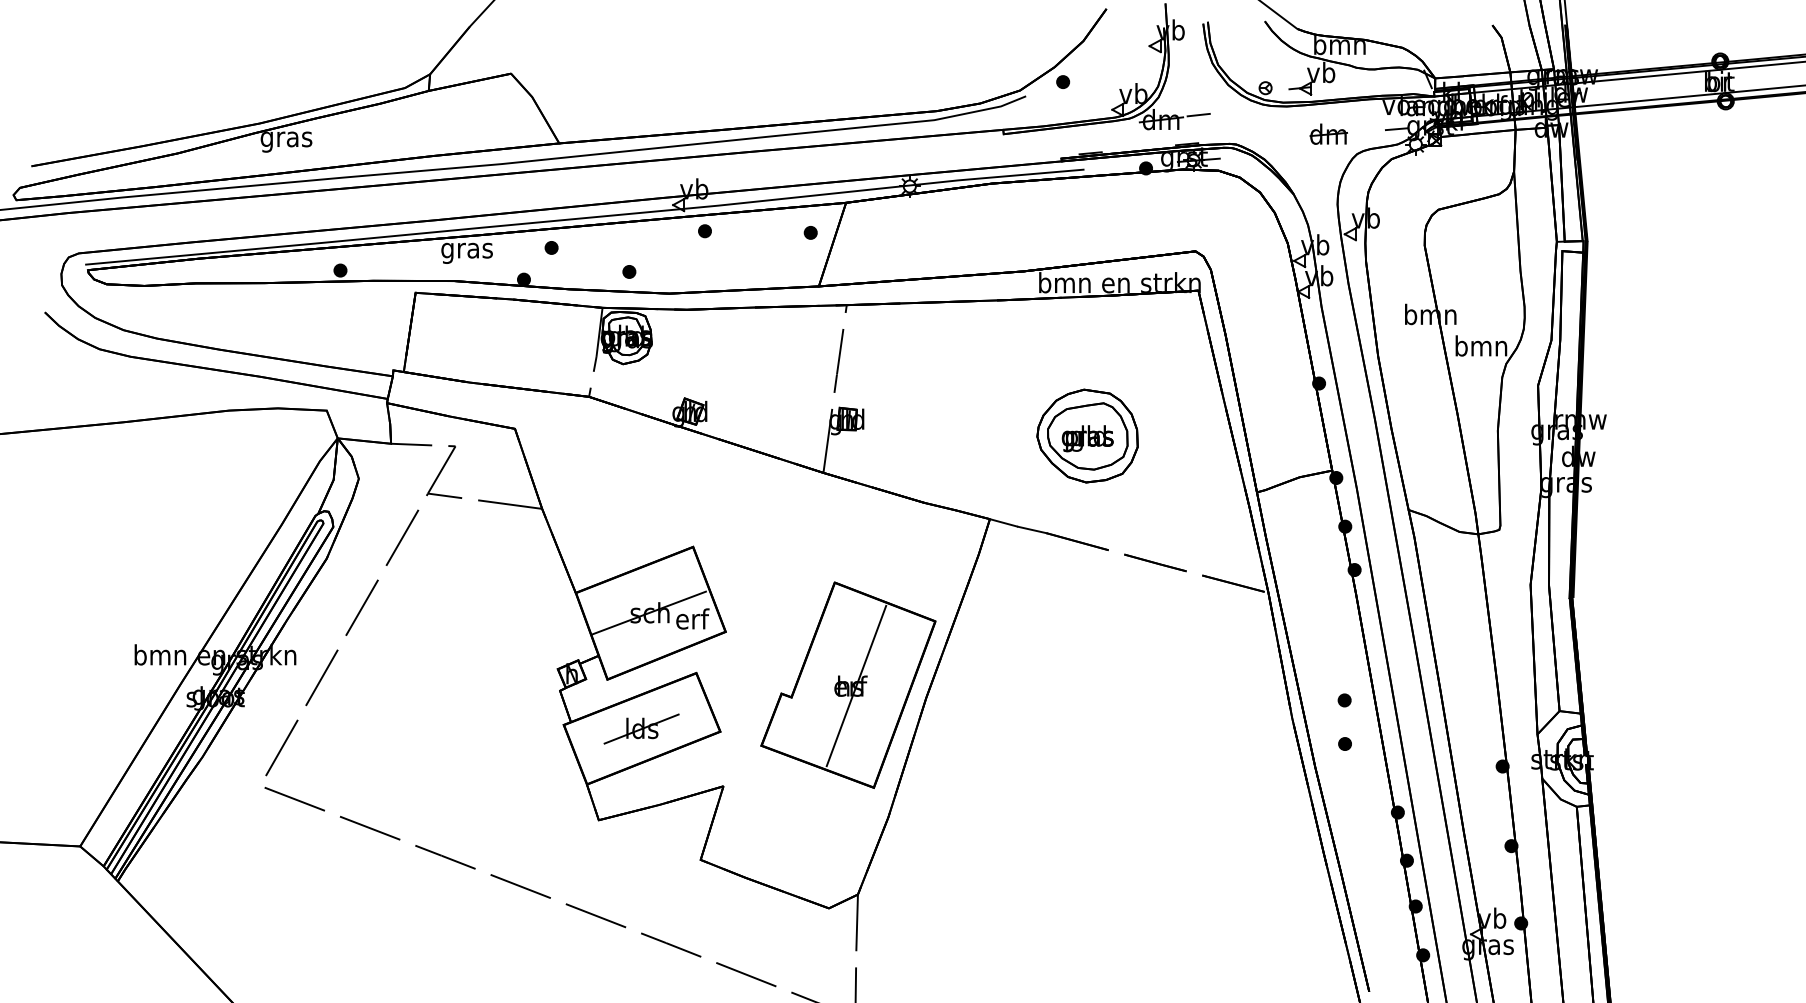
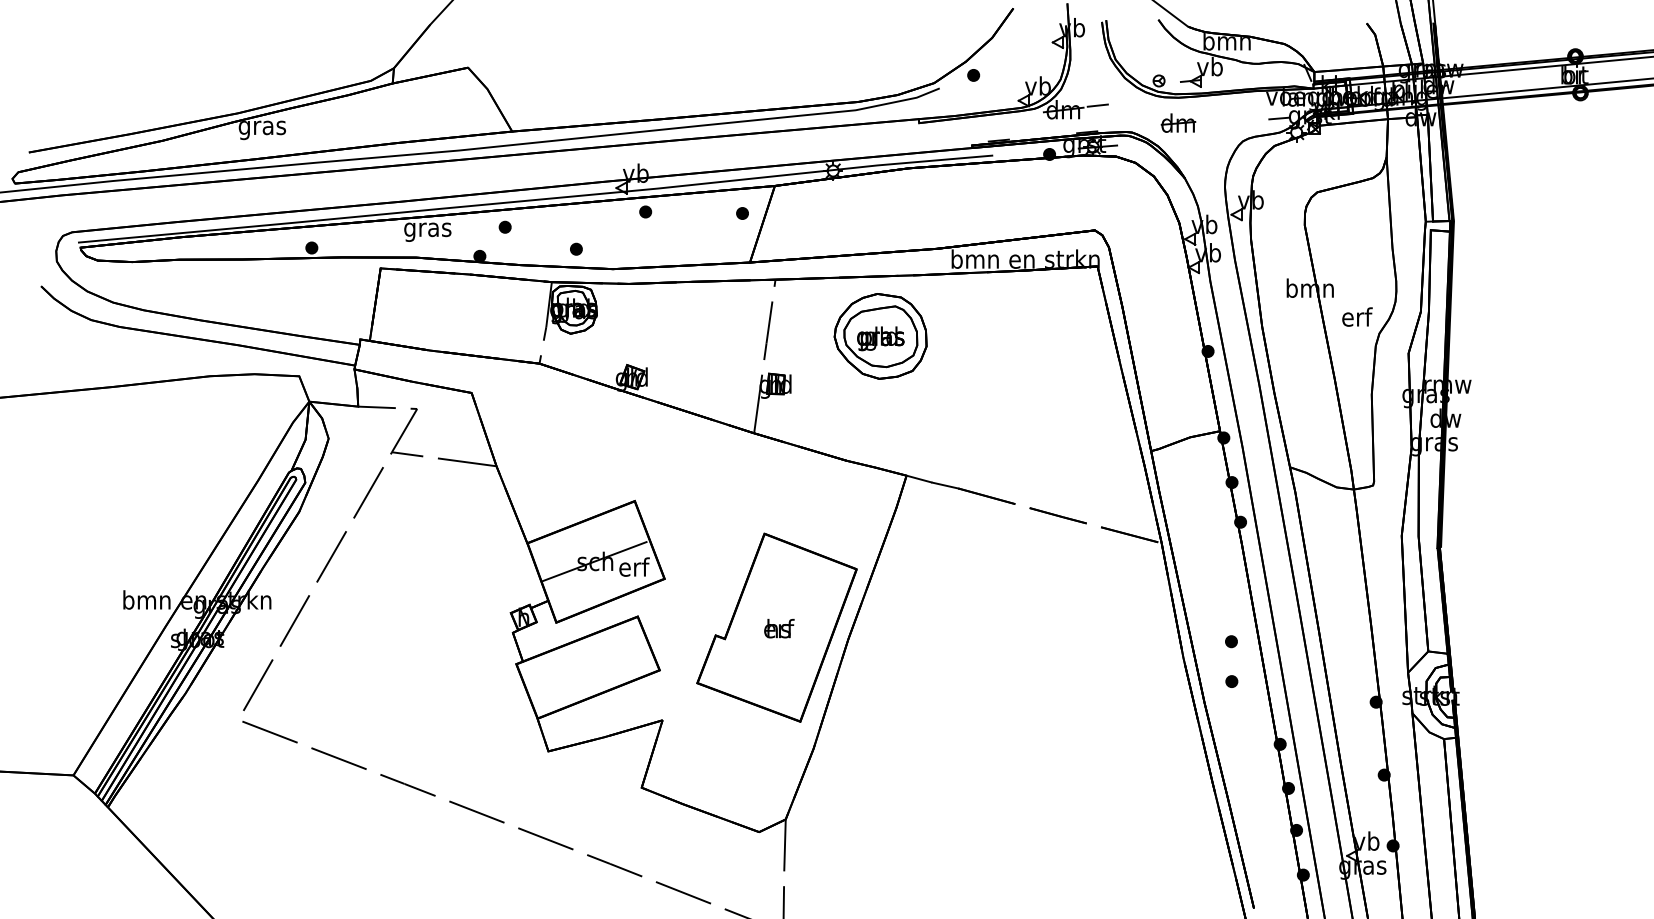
part: (1328, 133) -> (1178, 122), moved
text: (1481, 345) -> (1356, 316), bmn -> erf
part: (1087, 435) -> (880, 335), moved
line: (856, 685) -> (784, 628), removed
part: (641, 728) -> (587, 667), removed

